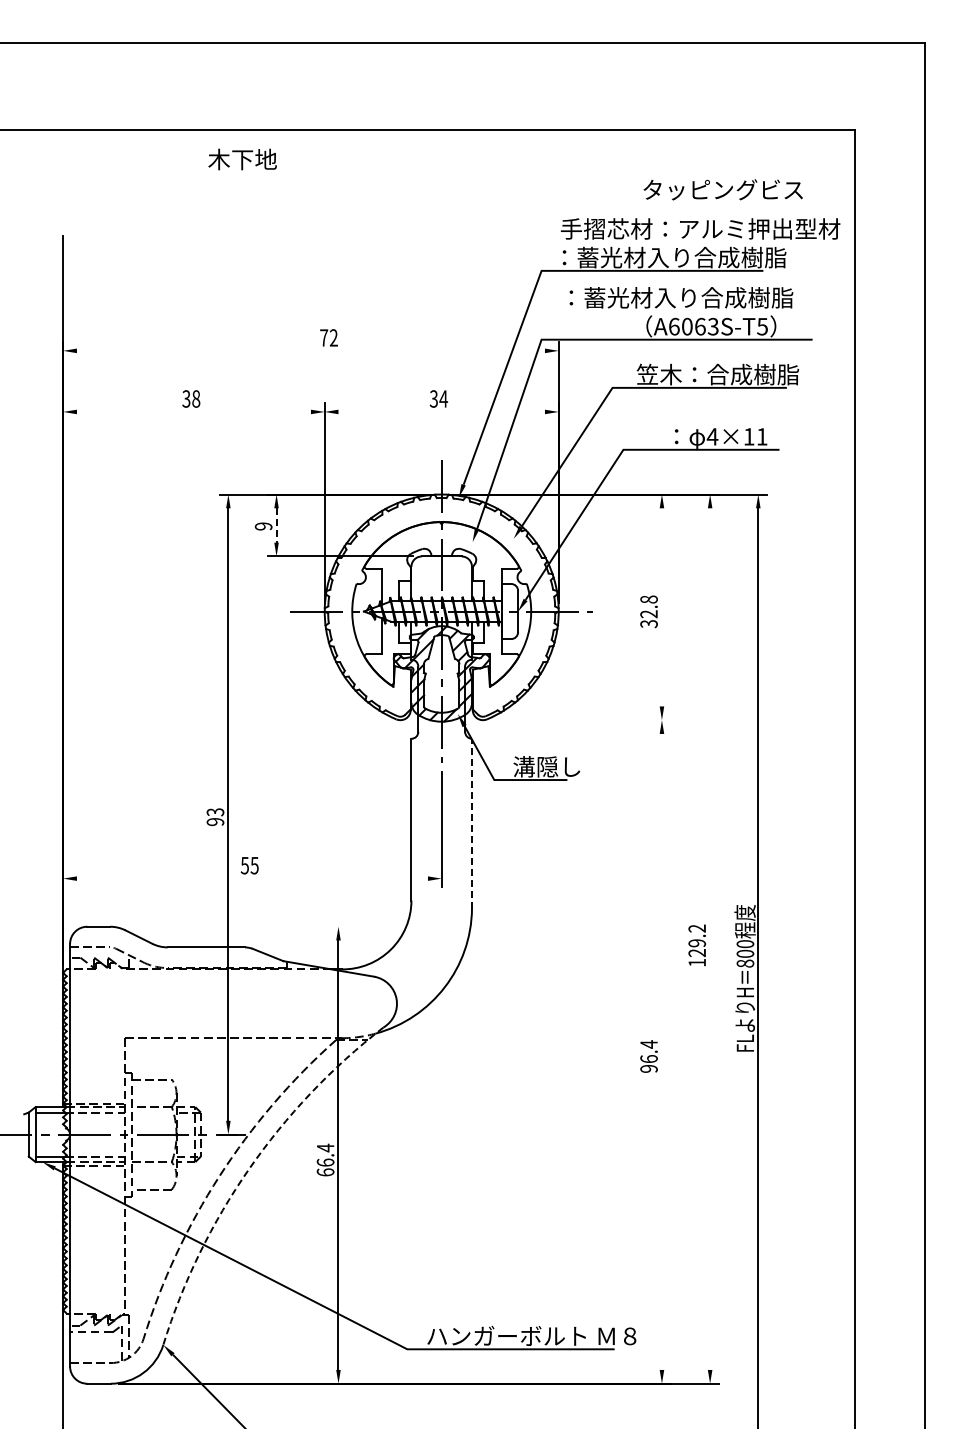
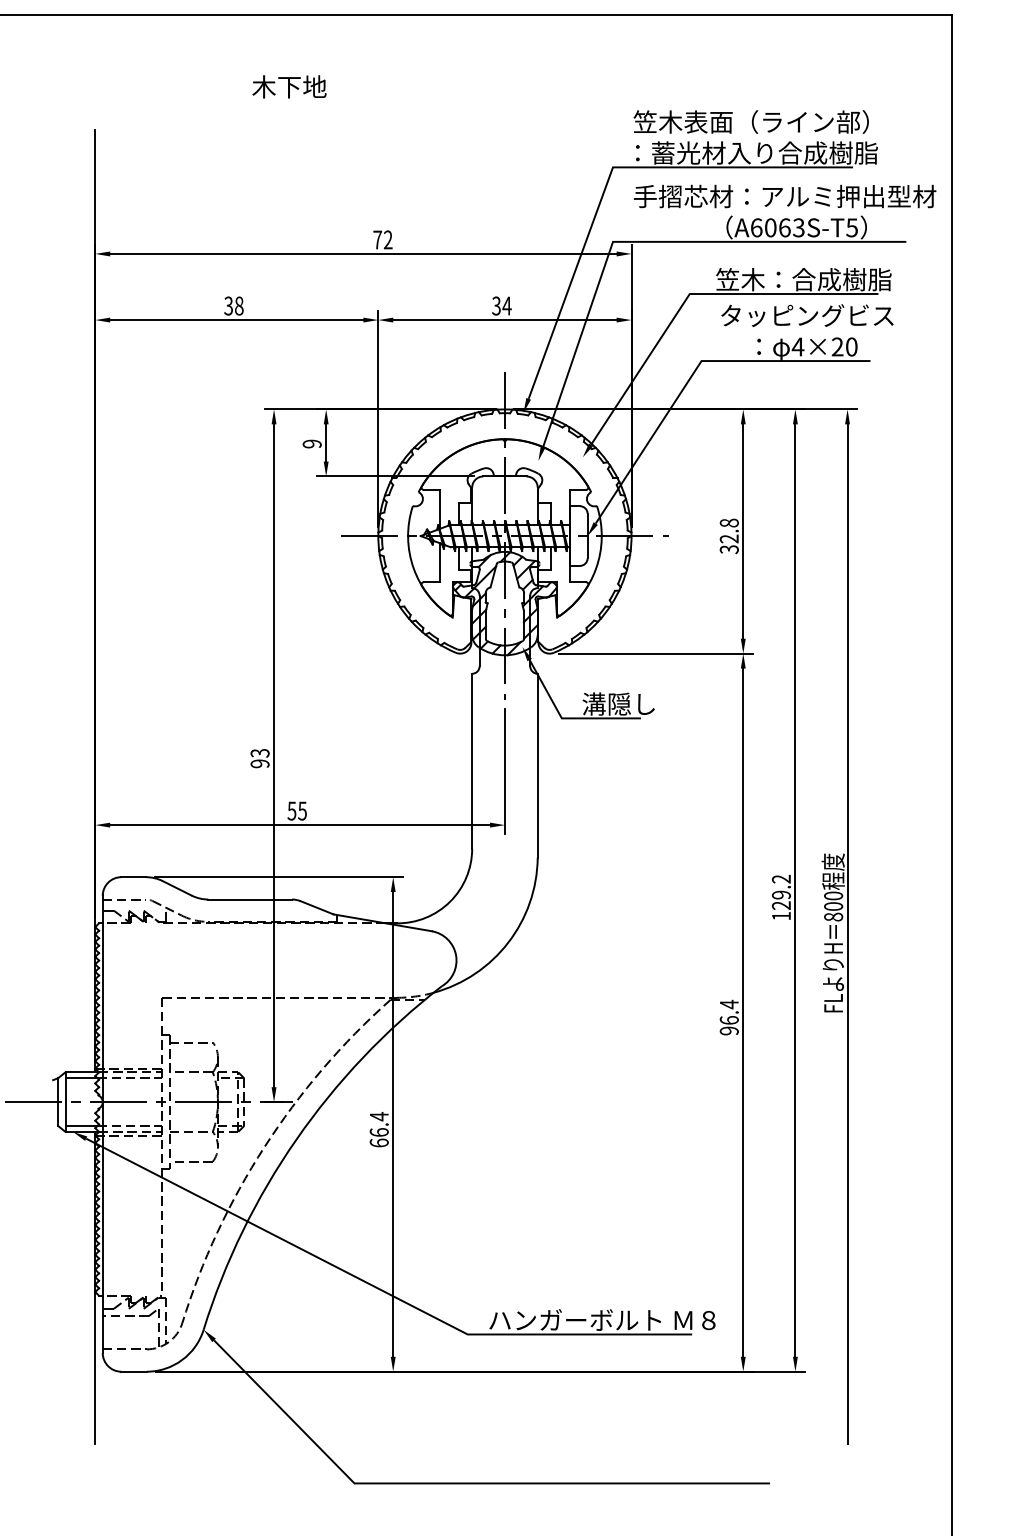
text: (242, 159) -> (289, 86), moved
text: (722, 189) -> (806, 315), moved
text: (700, 228) -> (784, 121), 手摺芯材：アルミ押出型材 -> 笠木表面（ライン部）
text: (700, 297) -> (784, 196), ：蓄光材入り合成樹脂 -> 手摺芯材：アルミ押出型材
line: (310, 350) -> (362, 253), added
line: (193, 411) -> (236, 319), added
line: (441, 411) -> (504, 319), added
text: (755, 436) -> (844, 346), 4×11 -> 4×20
line: (276, 526) -> (326, 444), dashed -> solid
line: (661, 607) -> (742, 531), added
line: (580, 720) -> (655, 653), added
line: (472, 823) -> (538, 765), dashed -> solid
line: (251, 878) -> (299, 824), added
line: (232, 926) -> (278, 876), added
line: (710, 938) -> (795, 889), added
line: (661, 1051) -> (742, 1012), added
arc: (249, 1169) -> (296, 1139), dashed -> solid

